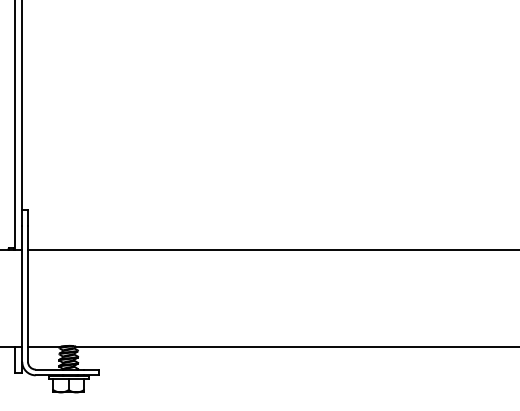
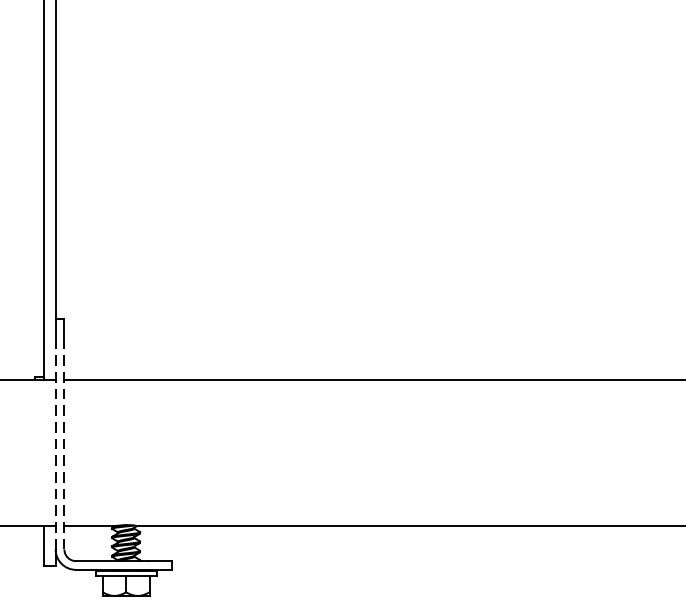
line: (22, 293) -> (56, 445), solid -> dashed
line: (28, 293) -> (65, 445), solid -> dashed

